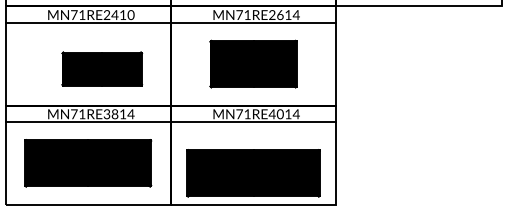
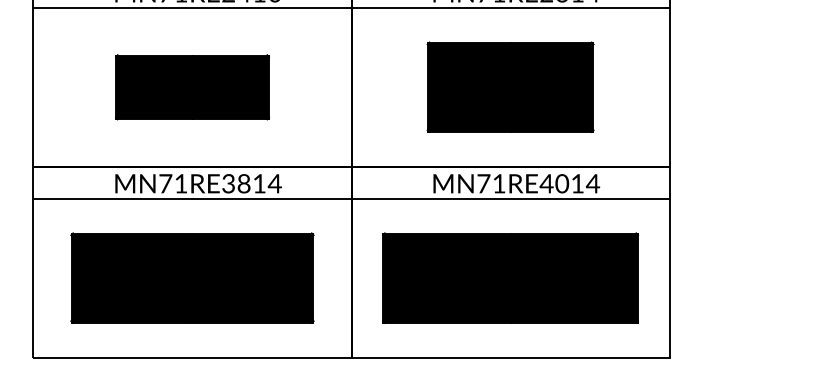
part: (102, 68) -> (192, 86), moved
part: (253, 173) -> (510, 278), moved

